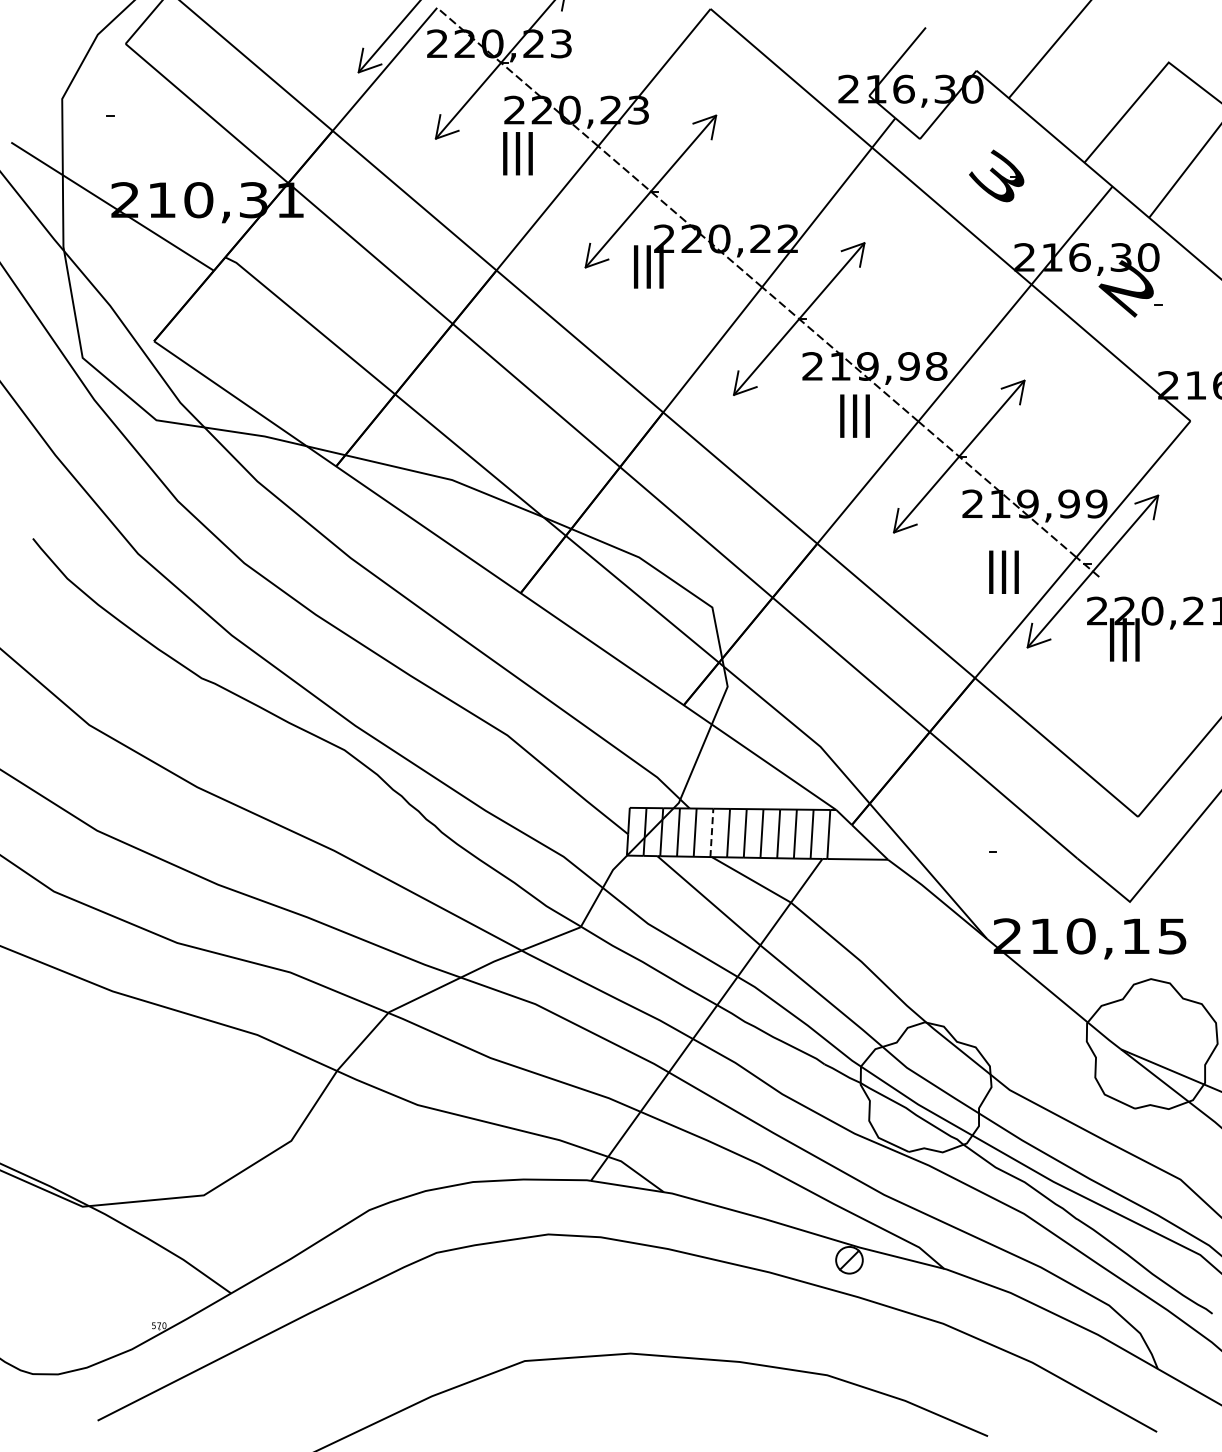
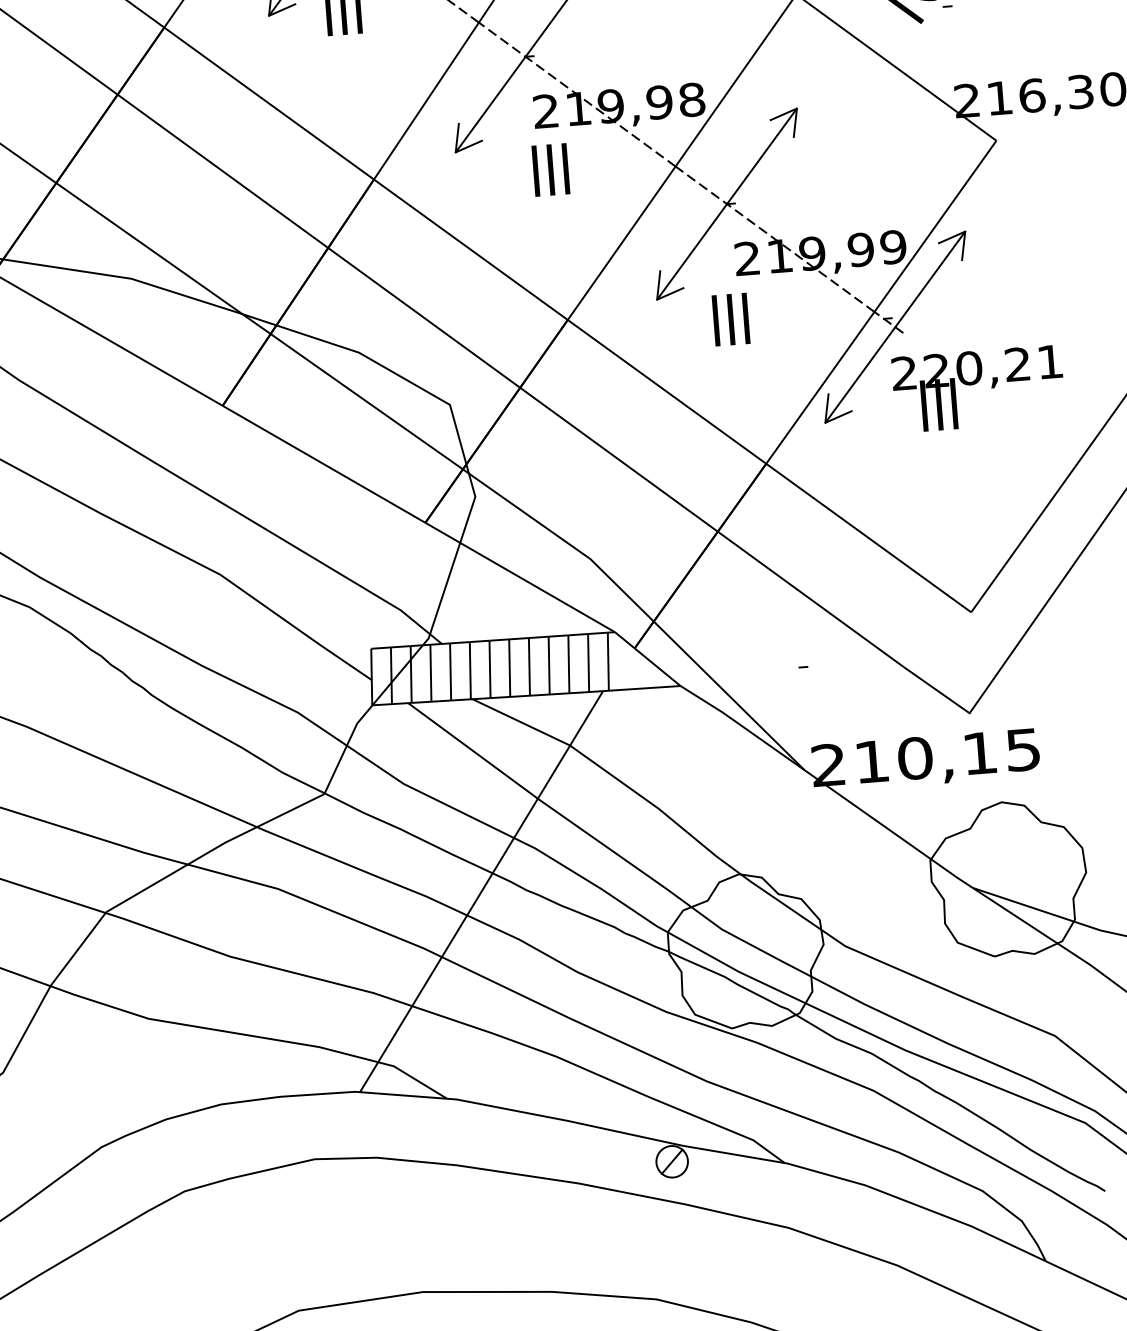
text: (854, 415) -> (550, 169), moved
text: (1003, 571) -> (730, 318), moved
line: (711, 832) -> (469, 670), dashed -> solid

